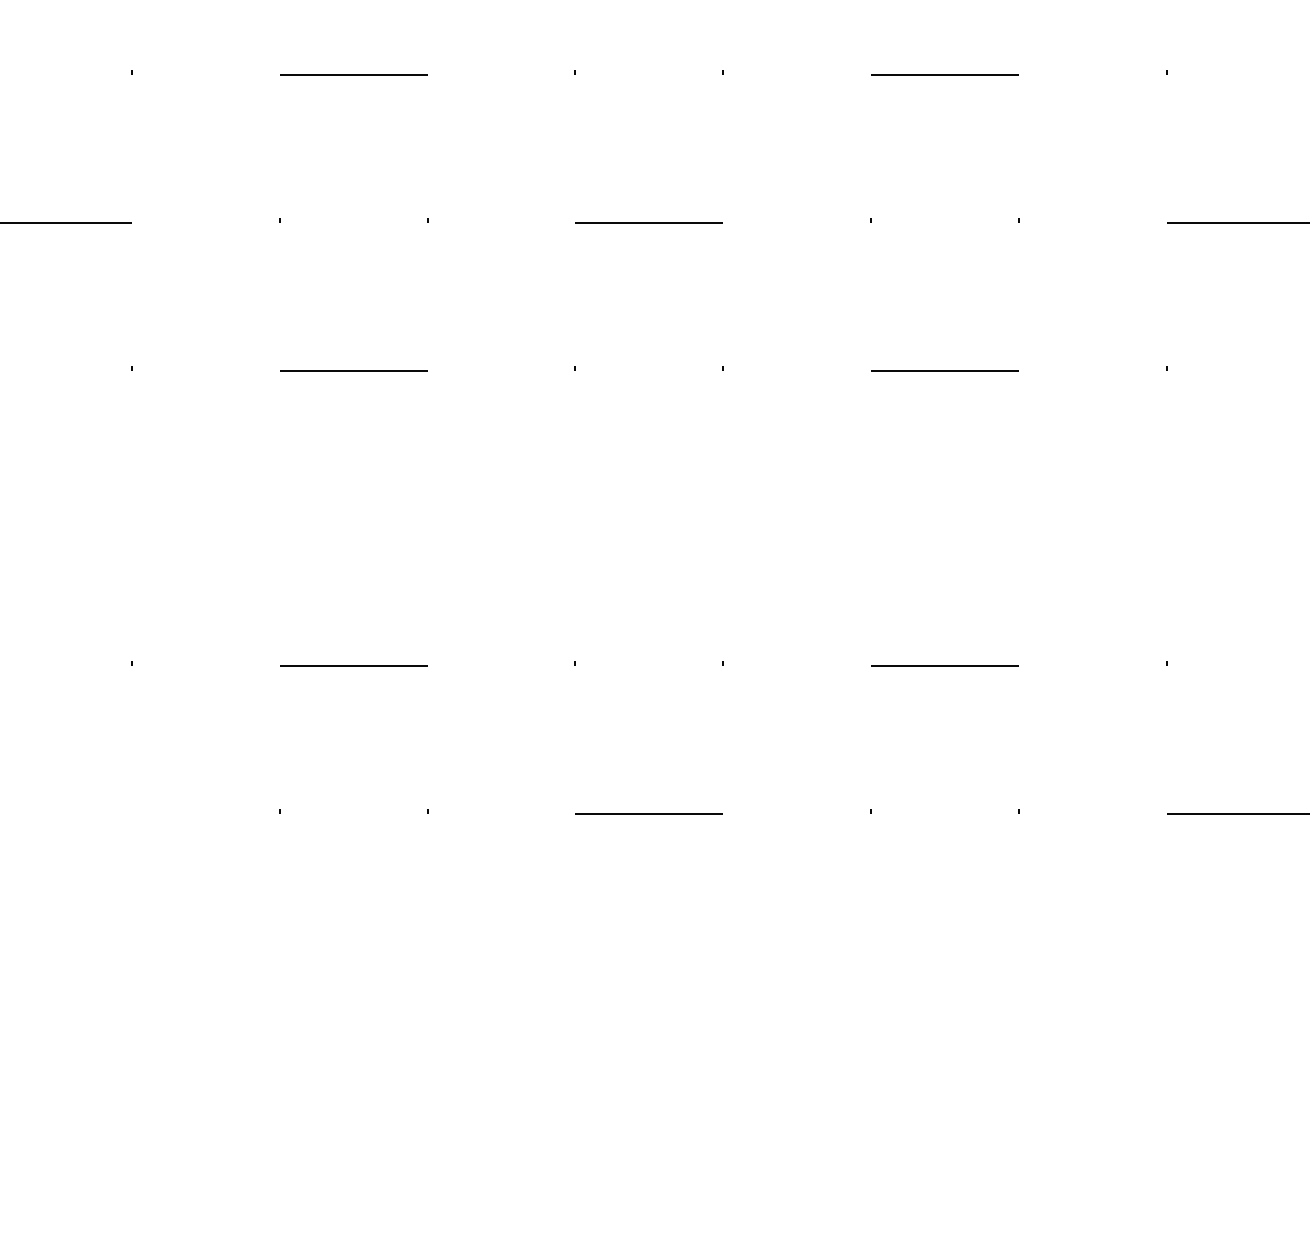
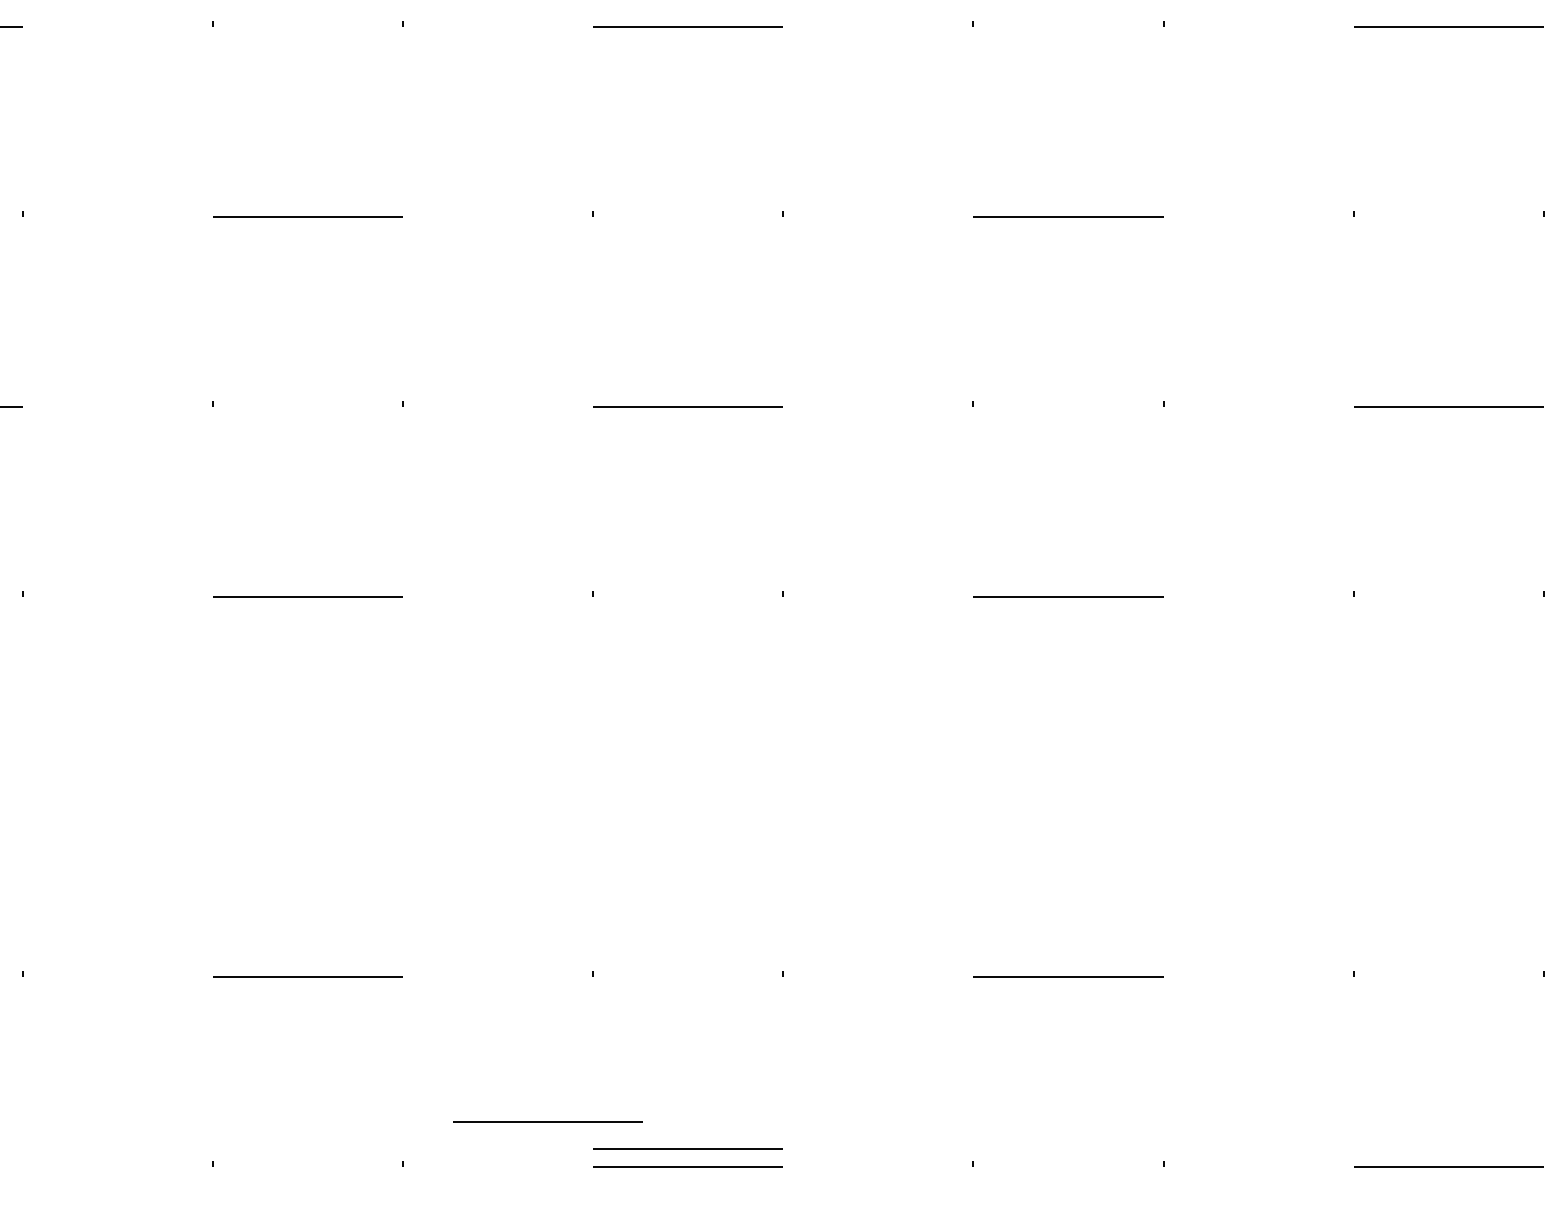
line: (539, 778) -> (547, 1121), added
line: (648, 799) -> (687, 1148), added

